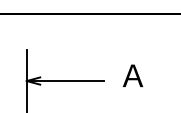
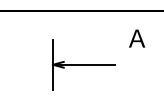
text: (133, 75) -> (137, 38), moved

